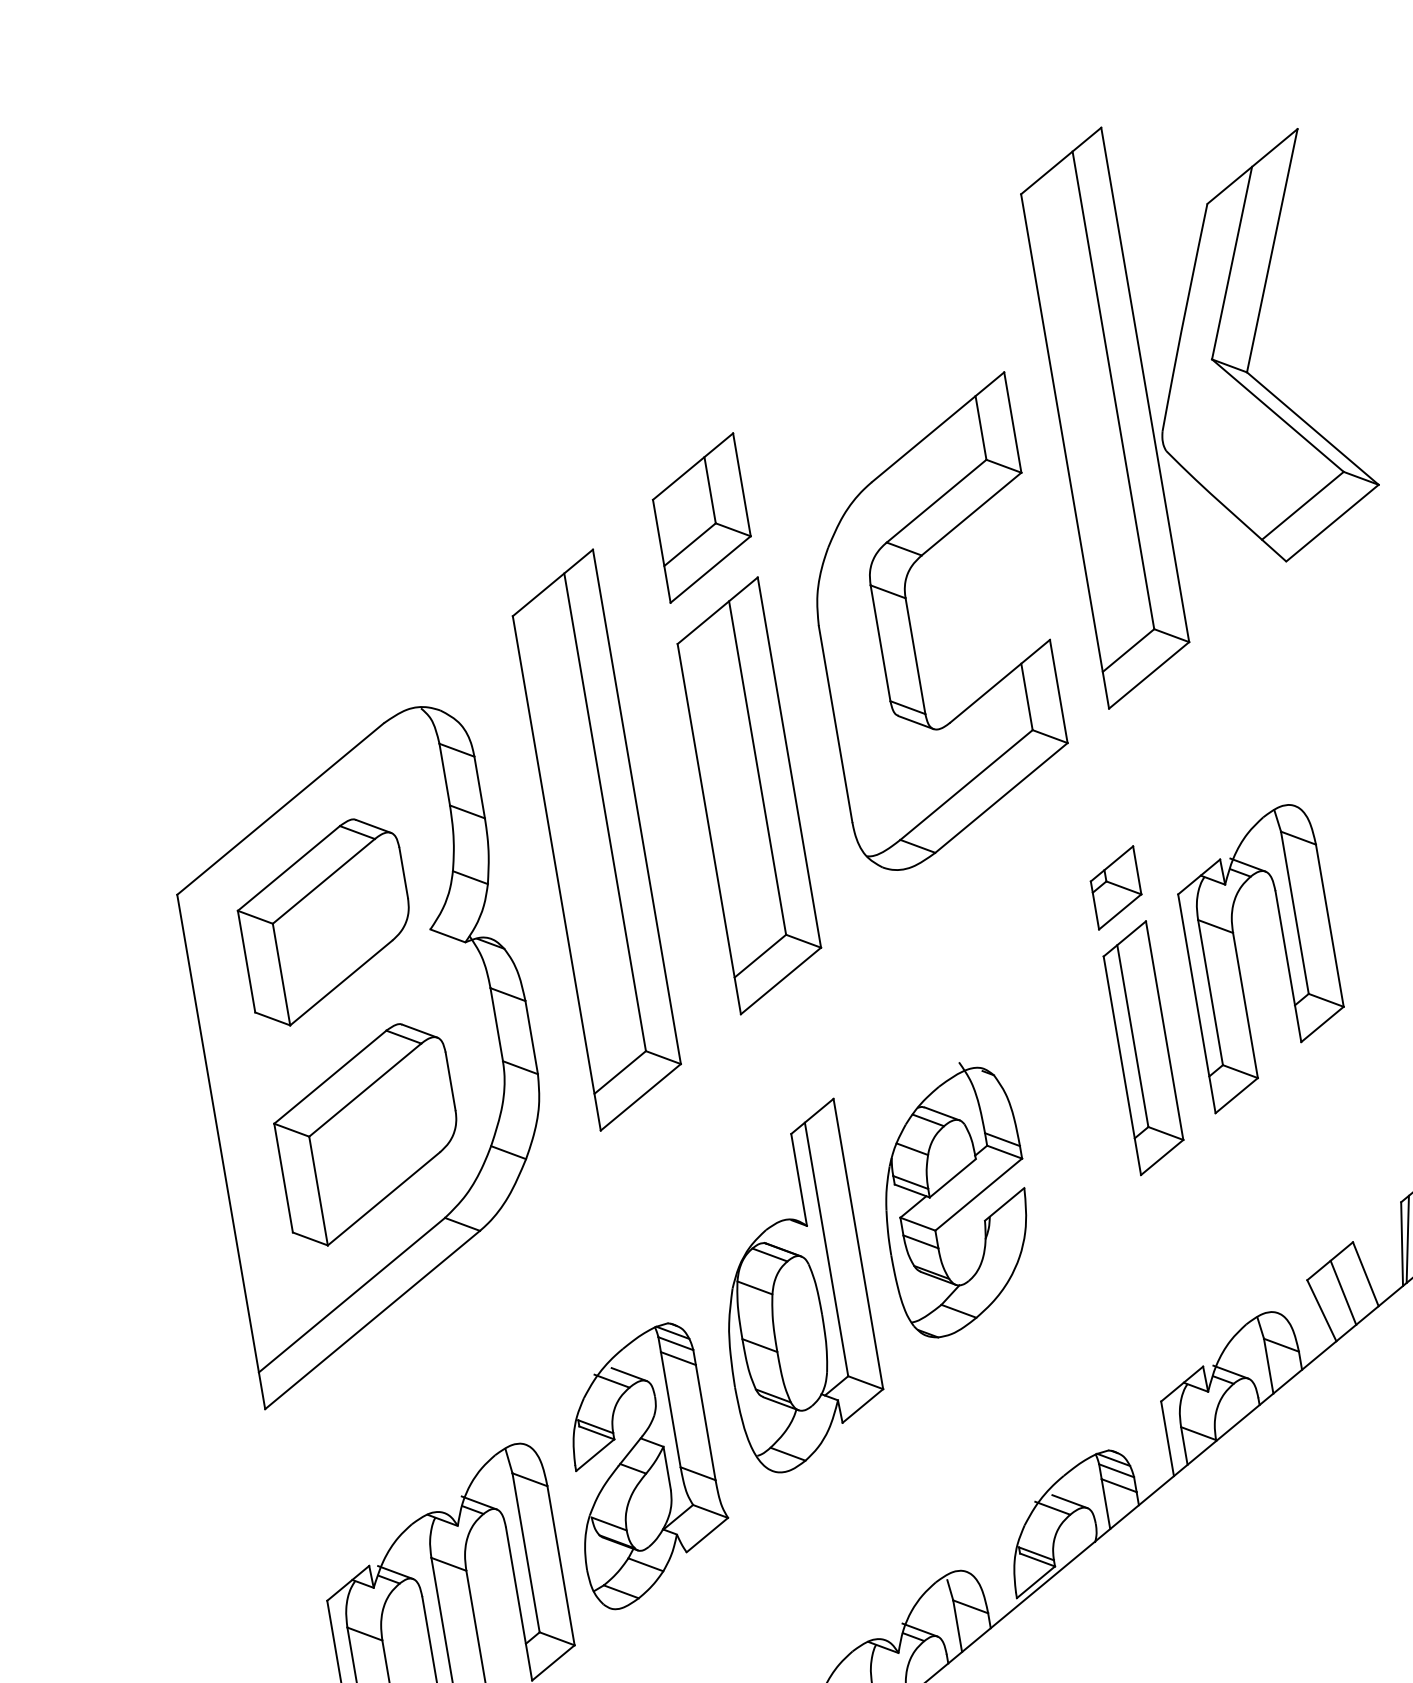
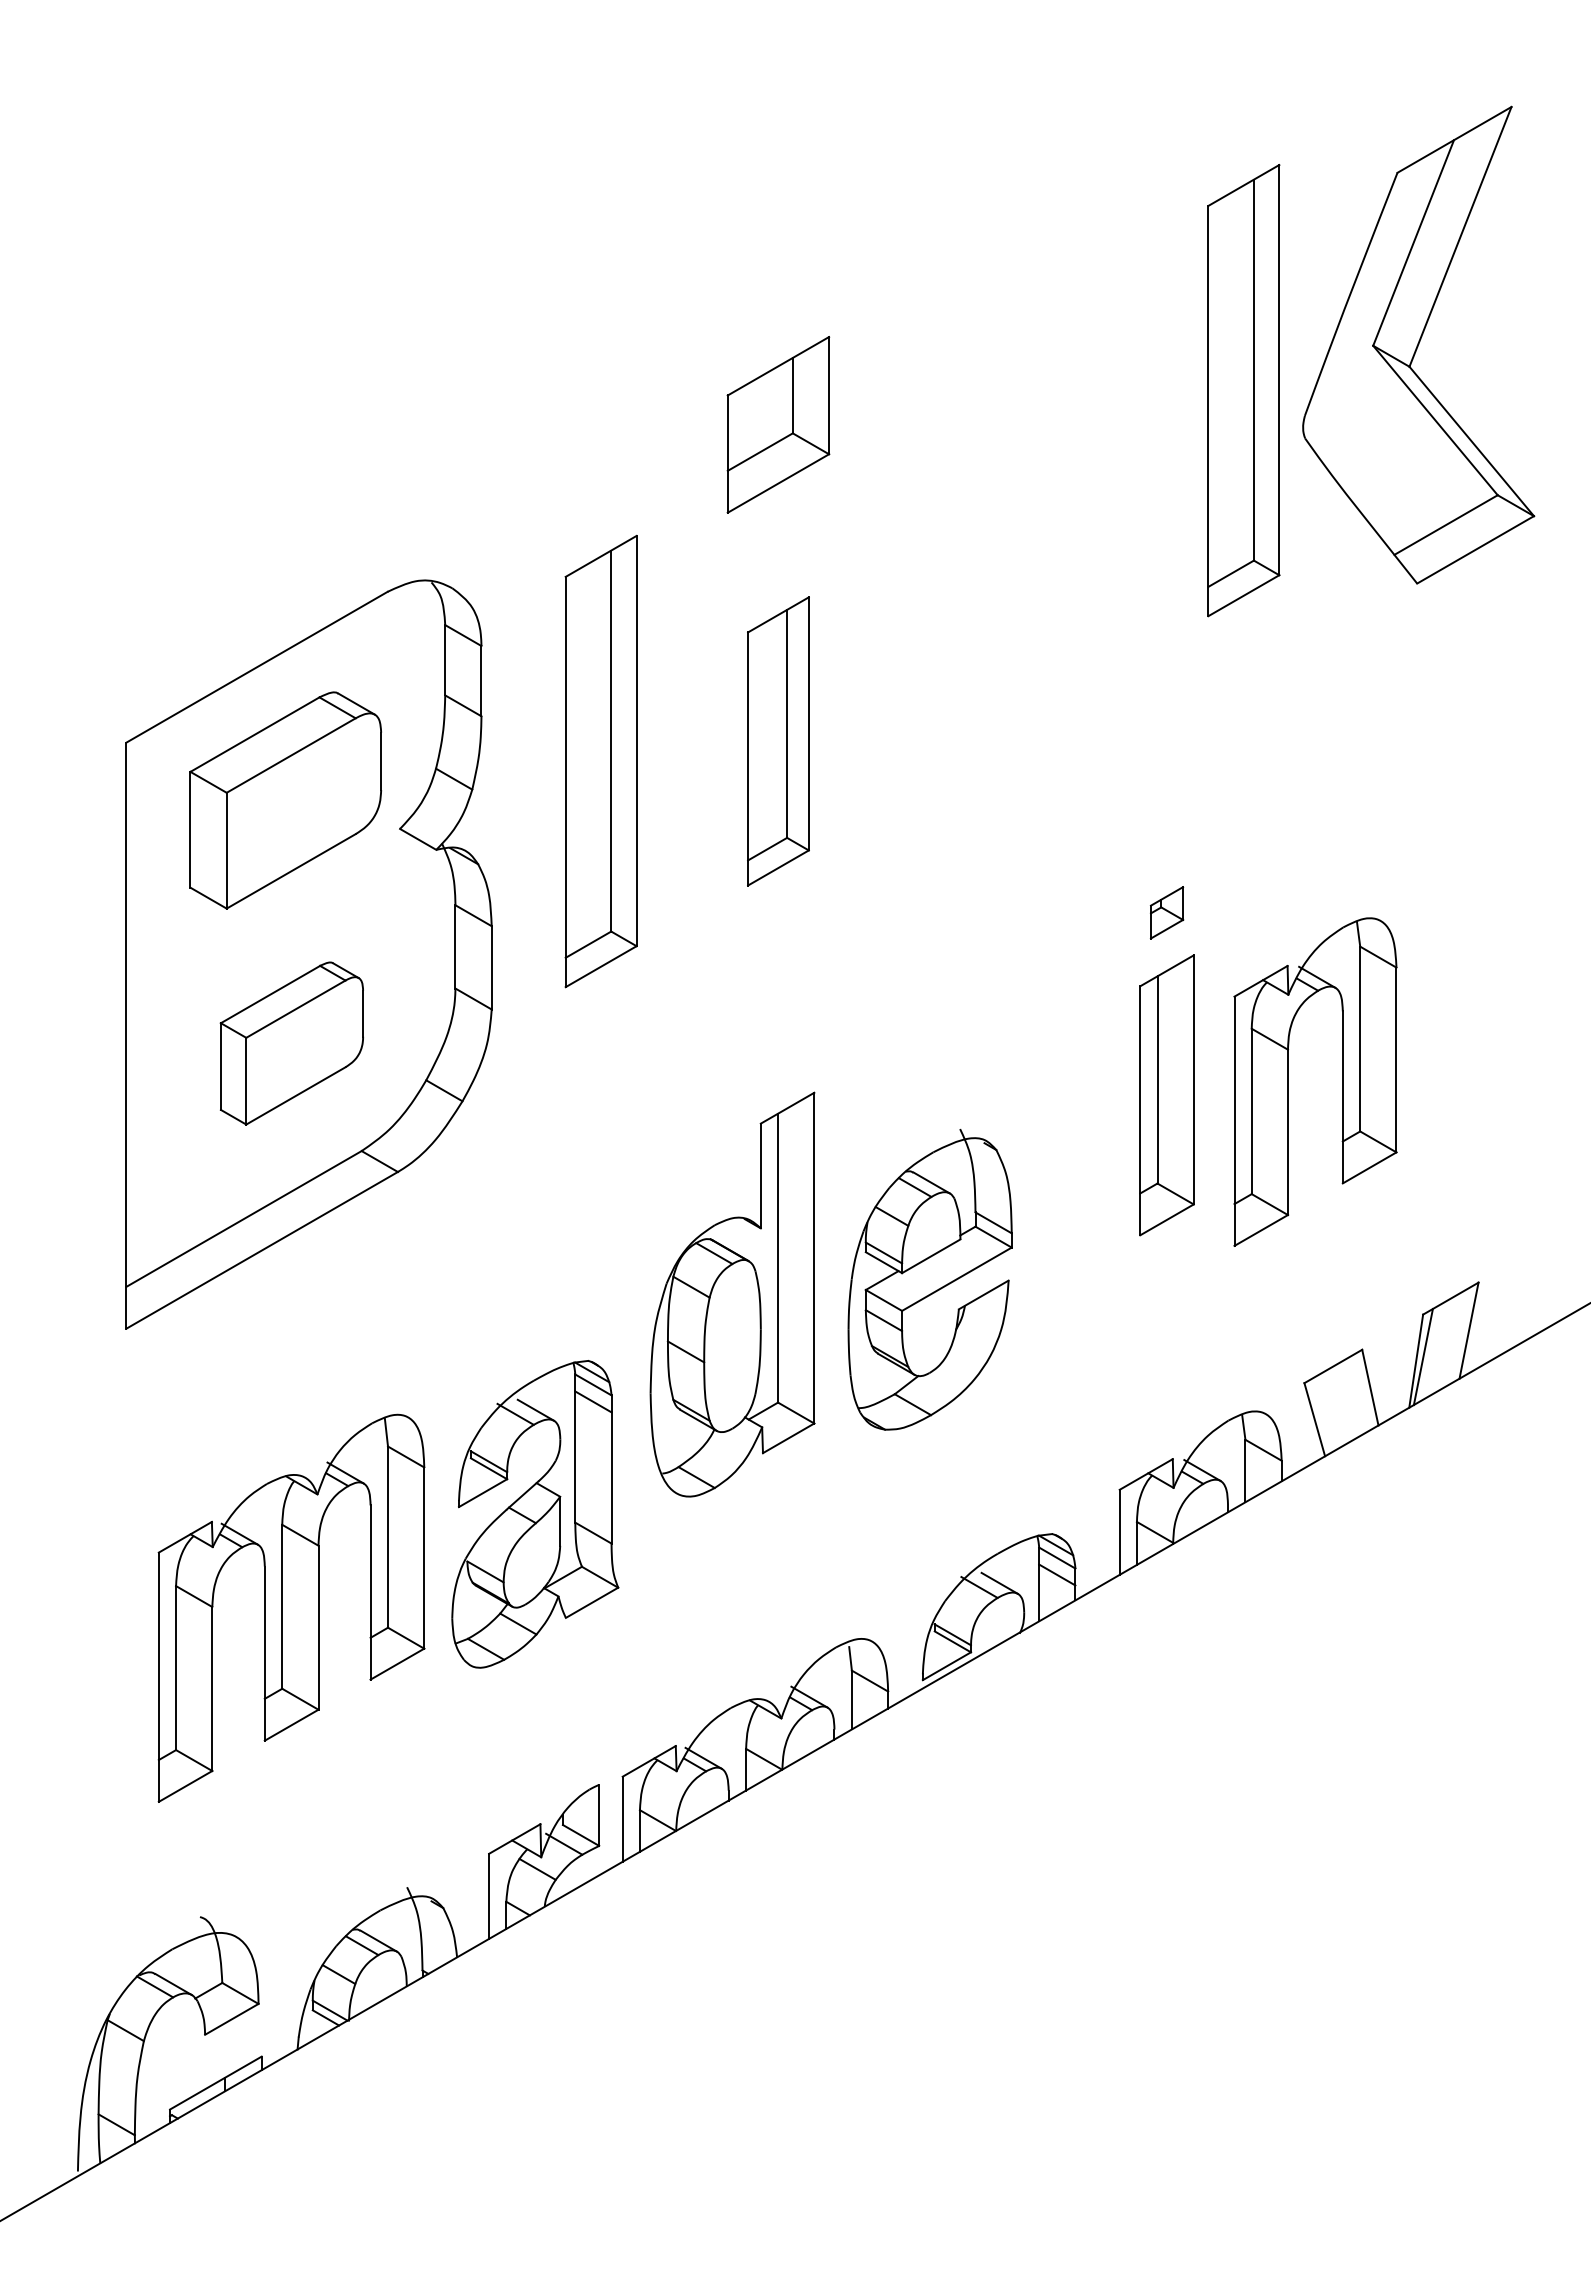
part: (1104, 418) -> (1243, 390), size x0.7
part: (911, 627) -> (989, 585), removed
part: (749, 795) -> (778, 741), size x0.6
part: (596, 840) -> (600, 761), size x0.7
part: (1115, 887) -> (1166, 912), size x0.6
part: (1238, 960) -> (1288, 1081), moved
part: (367, 1134) -> (291, 1043), size x0.7
part: (954, 1198) -> (929, 1279), moved
line: (1342, 1292) -> (1341, 1403), removed
part: (644, 1466) -> (535, 1514), moved

